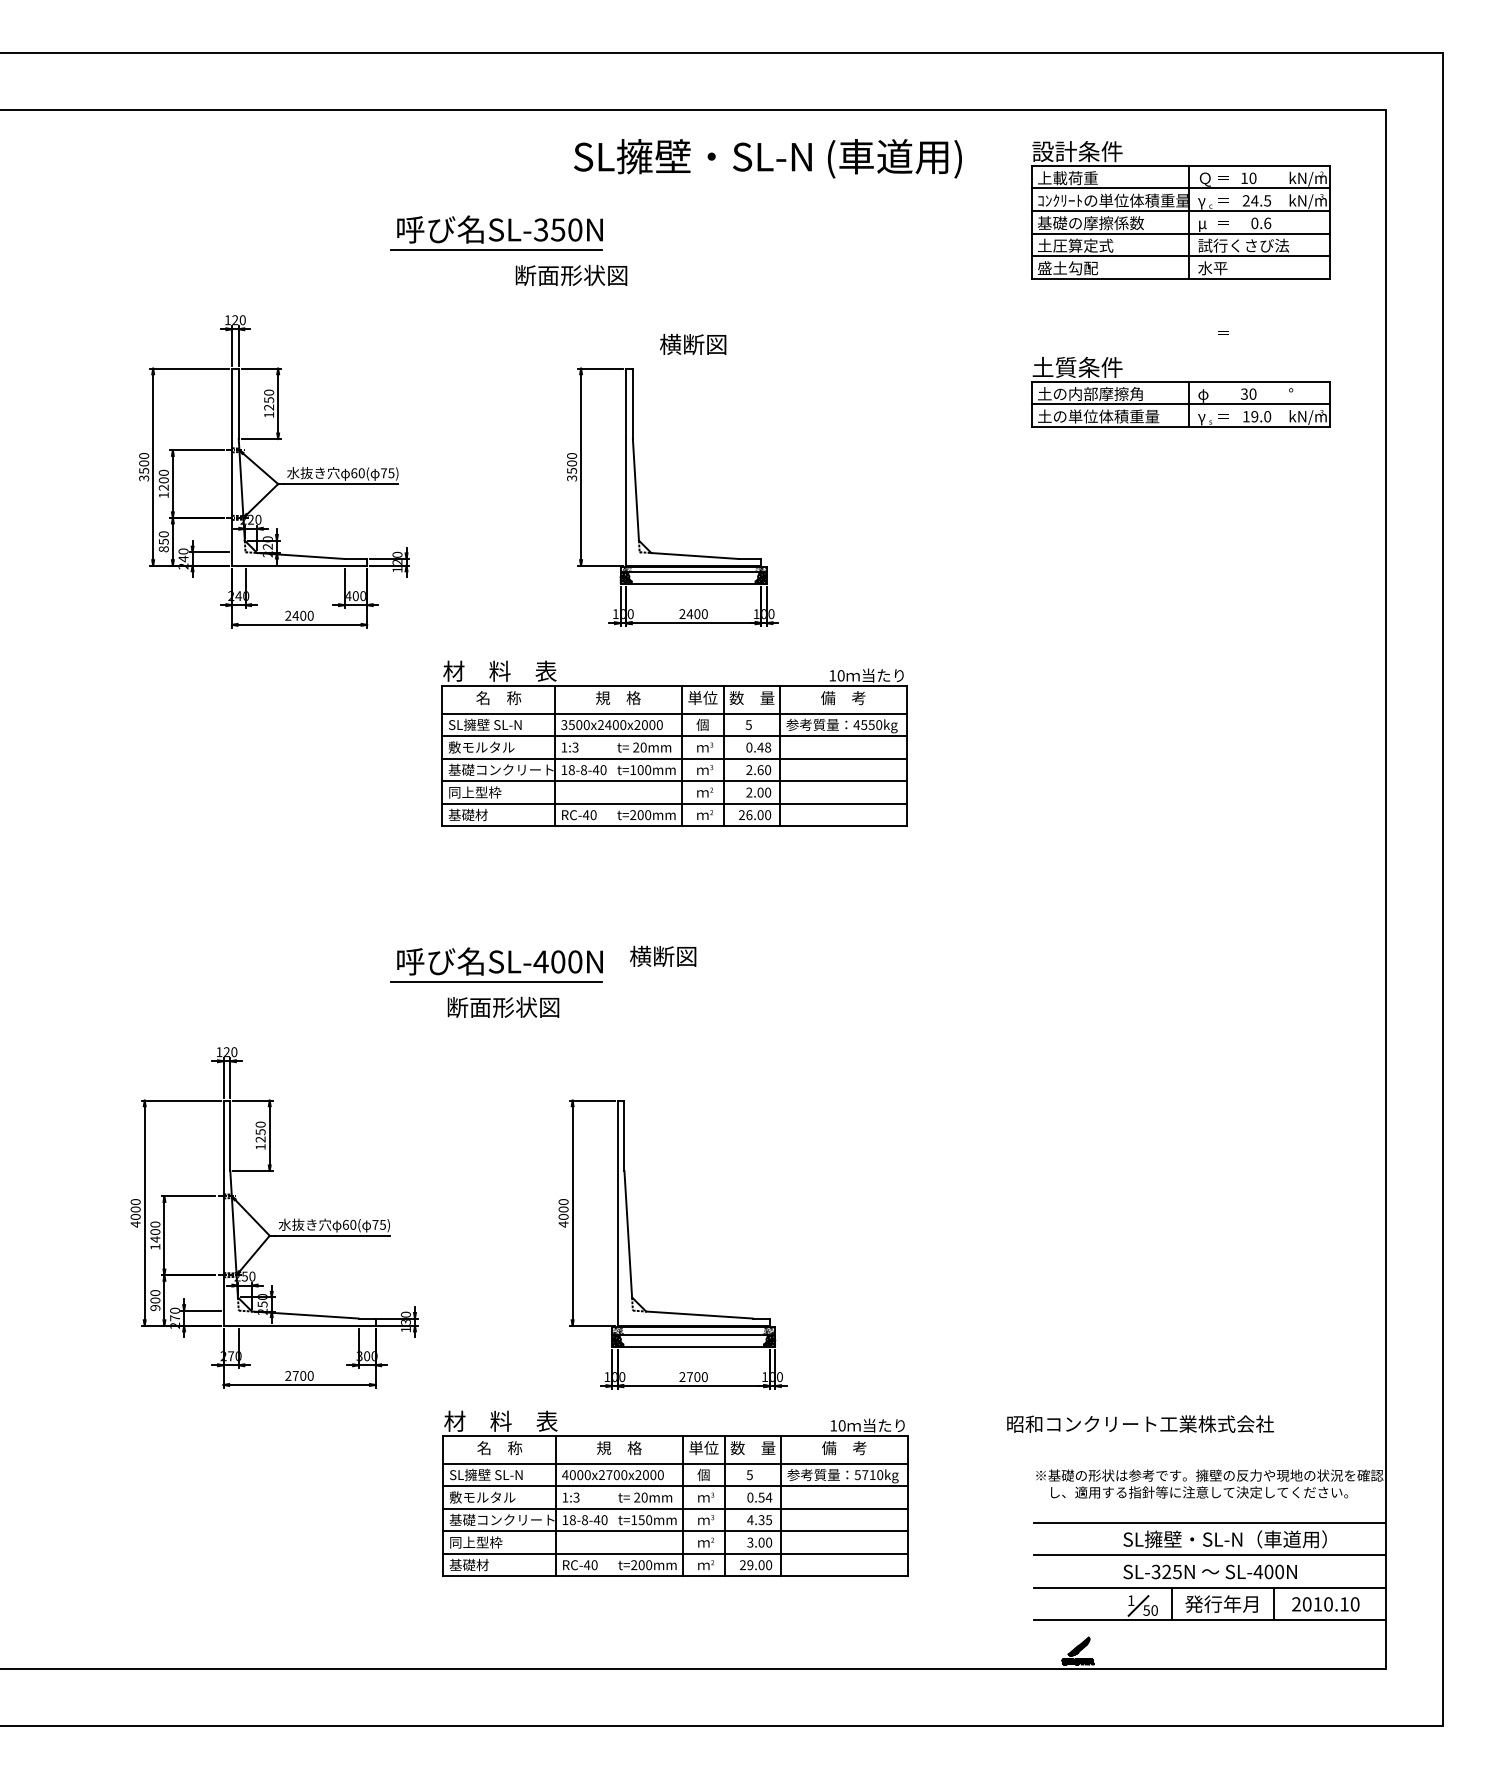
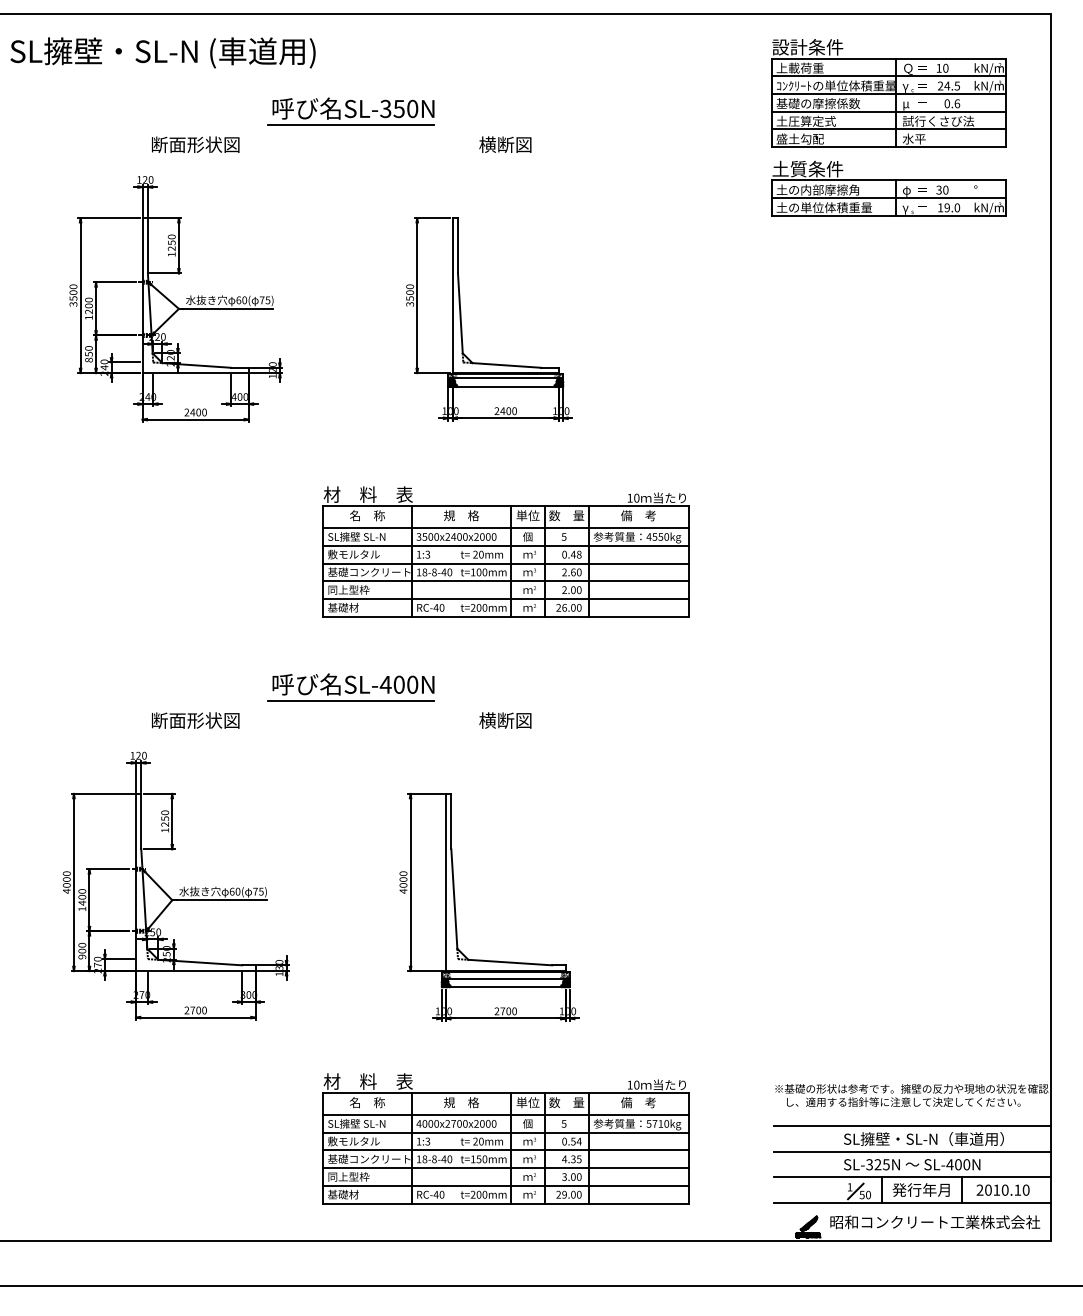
text: (767, 158) -> (162, 52), moved
text: (571, 274) -> (195, 143), moved
text: (693, 343) -> (505, 143), moved
part: (1180, 391) -> (888, 188), moved
part: (674, 743) -> (505, 551), moved
text: (663, 955) -> (505, 719), moved
text: (503, 1006) -> (195, 719), moved
text: (1140, 1423) -> (935, 1221), moved
part: (675, 1493) -> (505, 1138), moved

